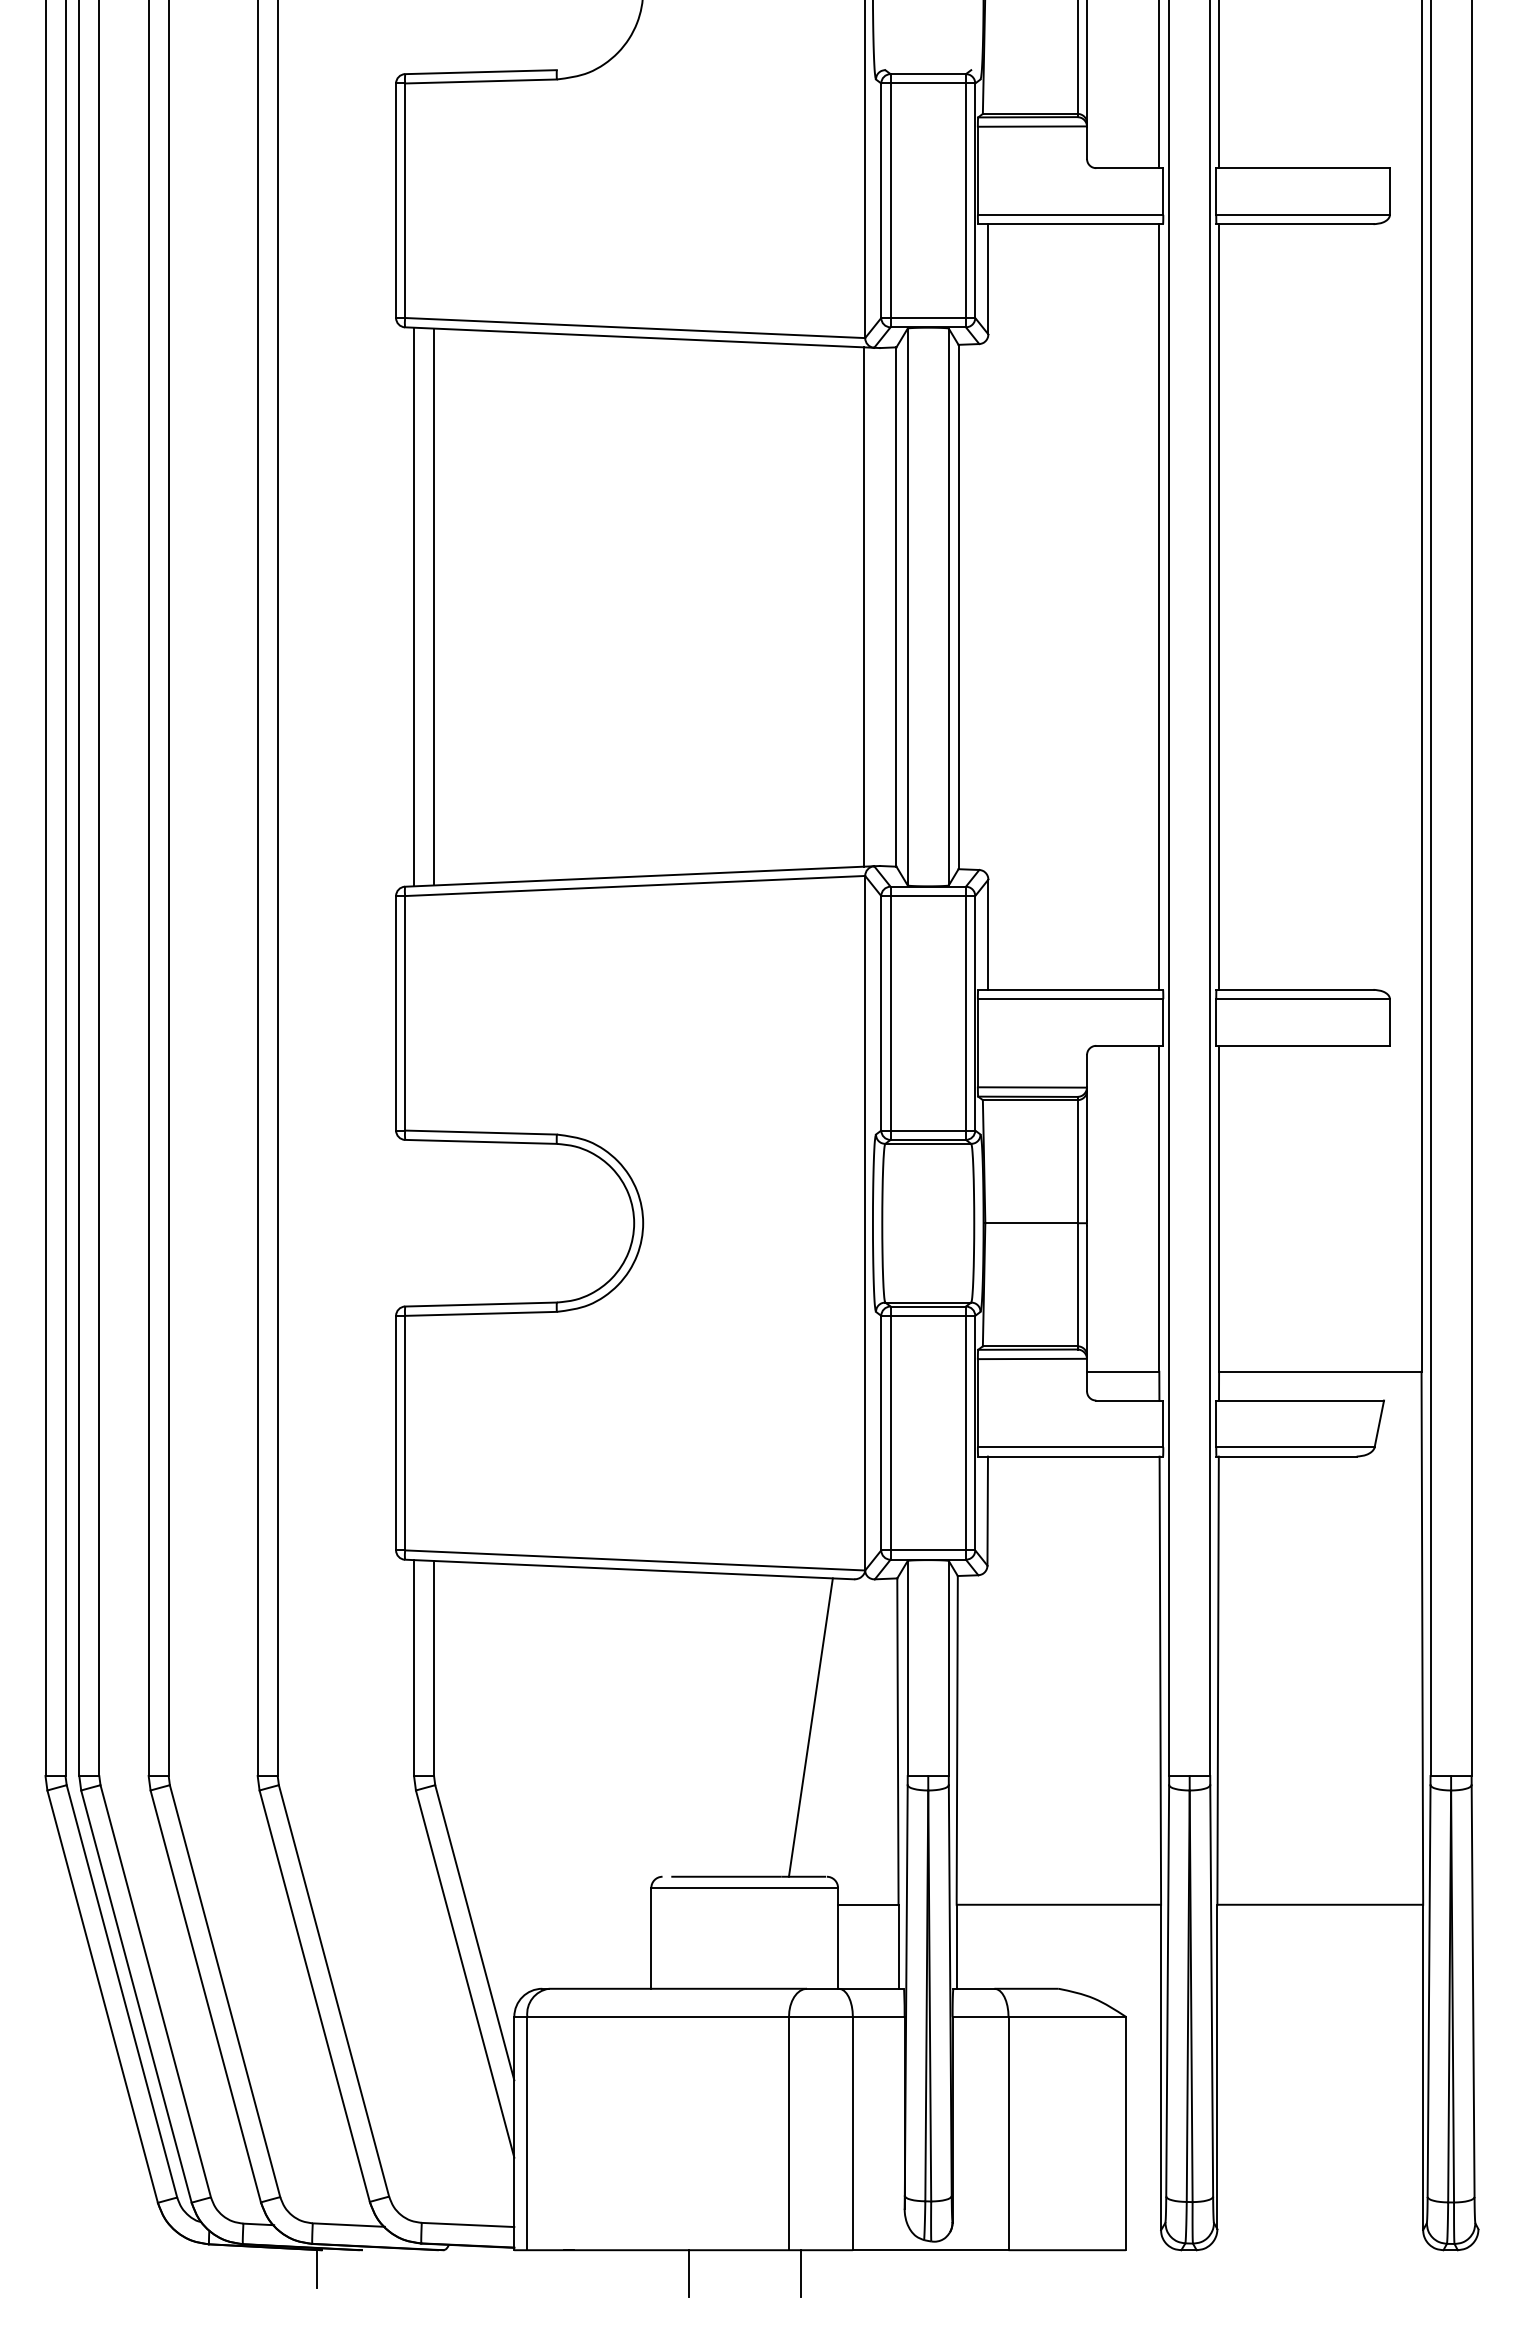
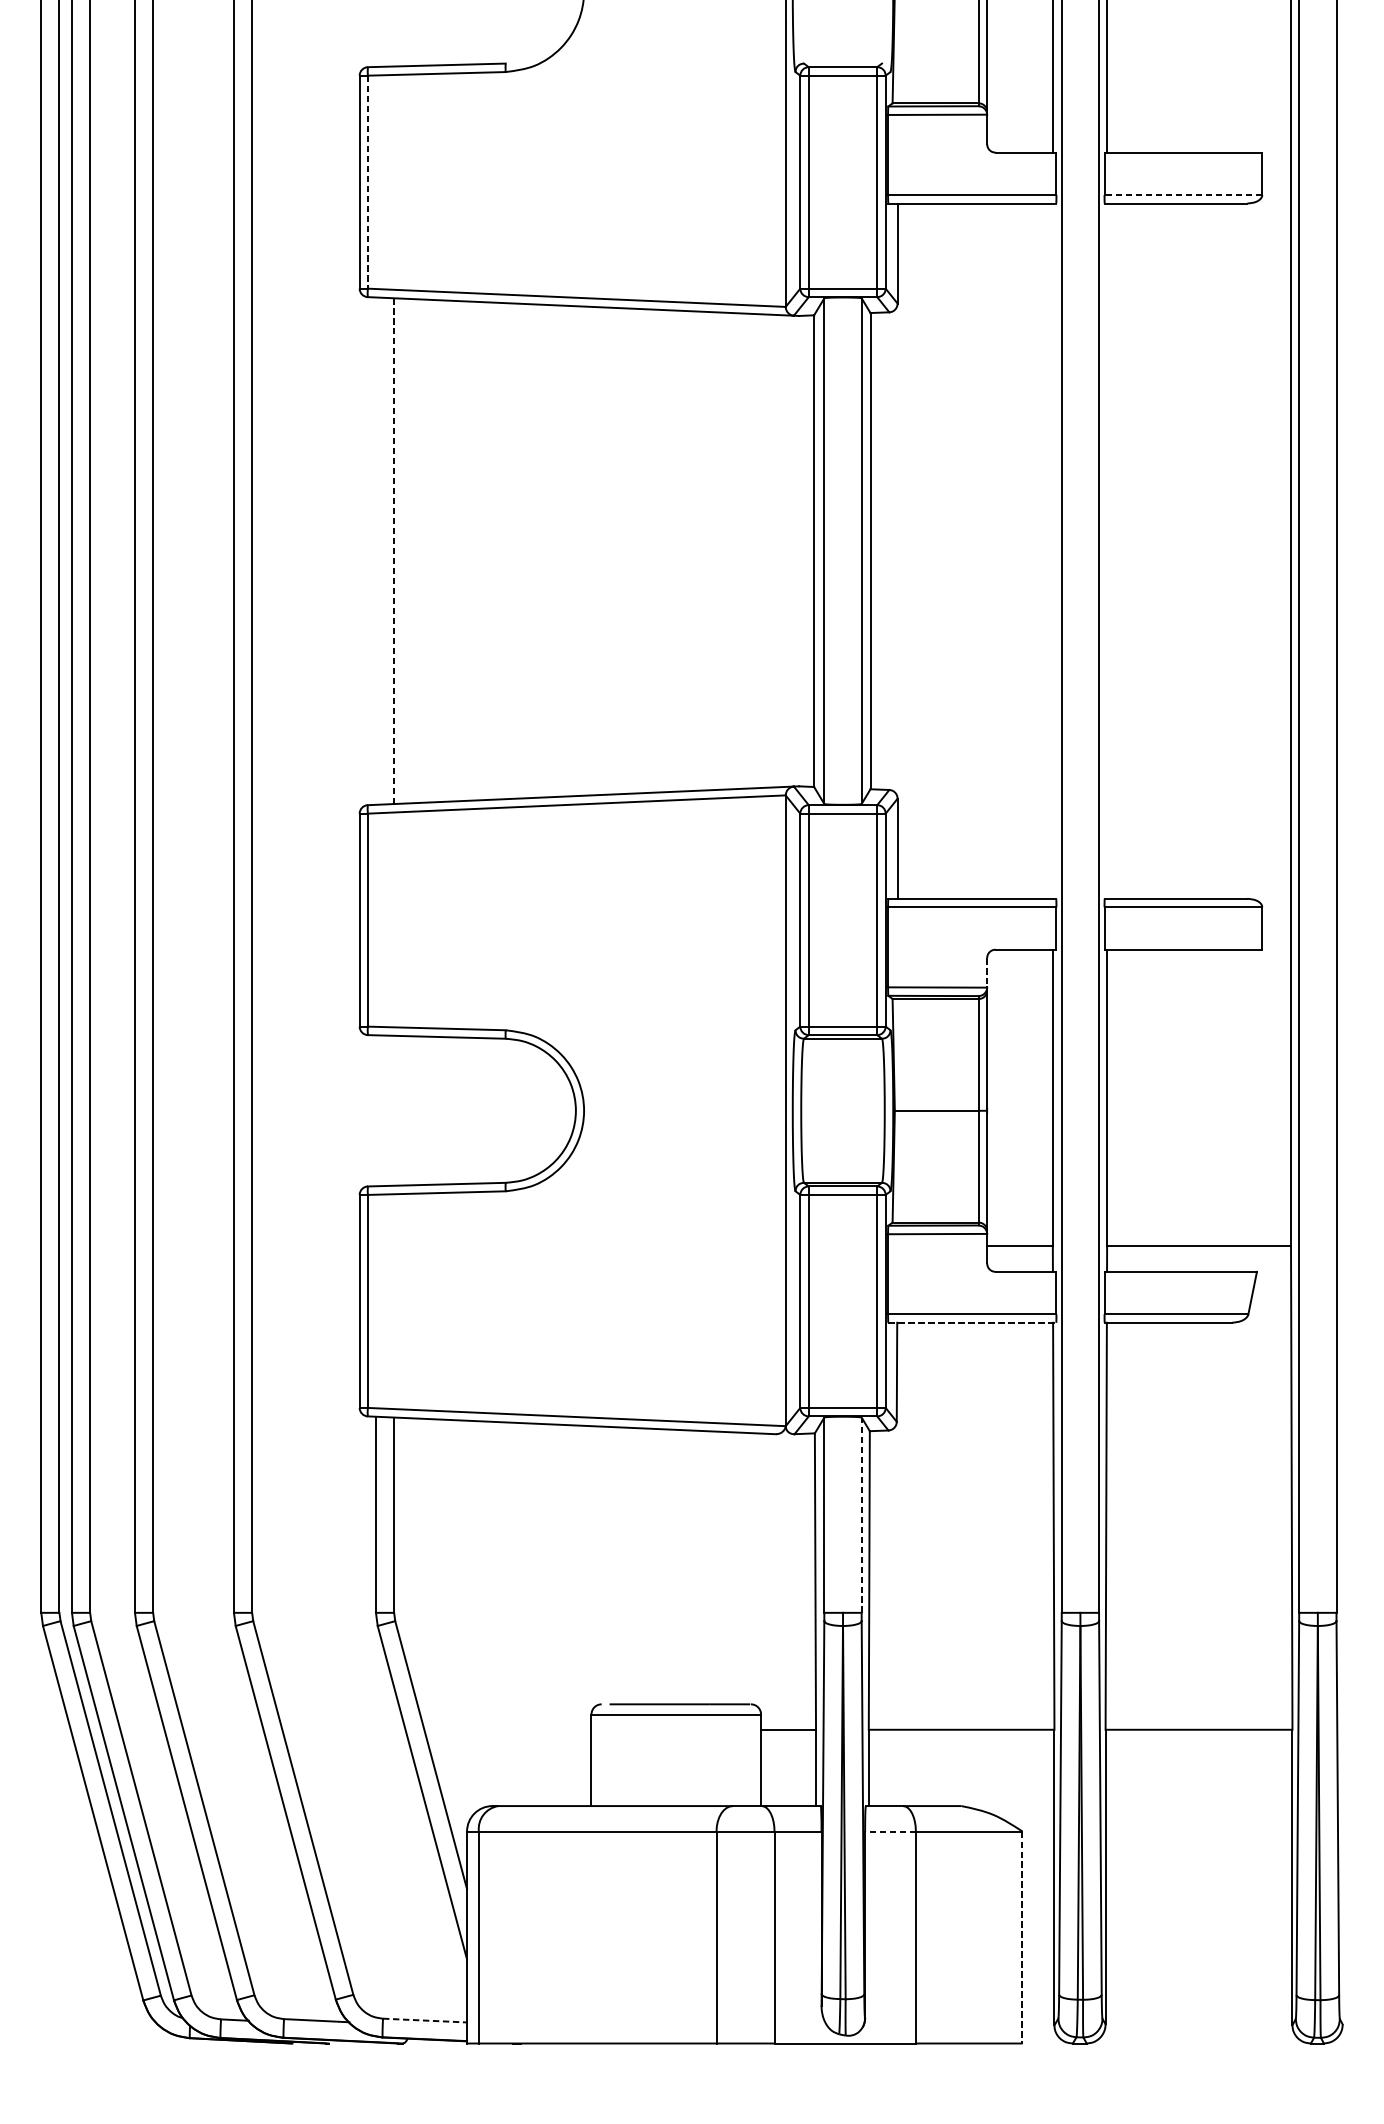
line: (405, 201) -> (368, 182), solid -> dashed
line: (1303, 214) -> (1183, 194), solid -> dashed
line: (414, 606) -> (376, 550), removed
line: (434, 606) -> (394, 550), solid -> dashed
line: (863, 606) -> (784, 550), removed
line: (1159, 606) -> (1053, 550), removed
line: (1219, 606) -> (1107, 550), removed
line: (1086, 1071) -> (986, 972), solid -> dashed
line: (1071, 1456) -> (973, 1322), solid -> dashed
line: (948, 1668) -> (861, 1515), solid -> dashed
line: (810, 1727) -> (736, 1568), removed
line: (980, 2016) -> (890, 1831), solid -> dashed
line: (1125, 2133) -> (1022, 1937), solid -> dashed
line: (468, 2224) -> (425, 2020), solid -> dashed
line: (316, 2268) -> (287, 2060), removed
line: (688, 2273) -> (625, 2064), removed
line: (800, 2273) -> (726, 2064), removed

